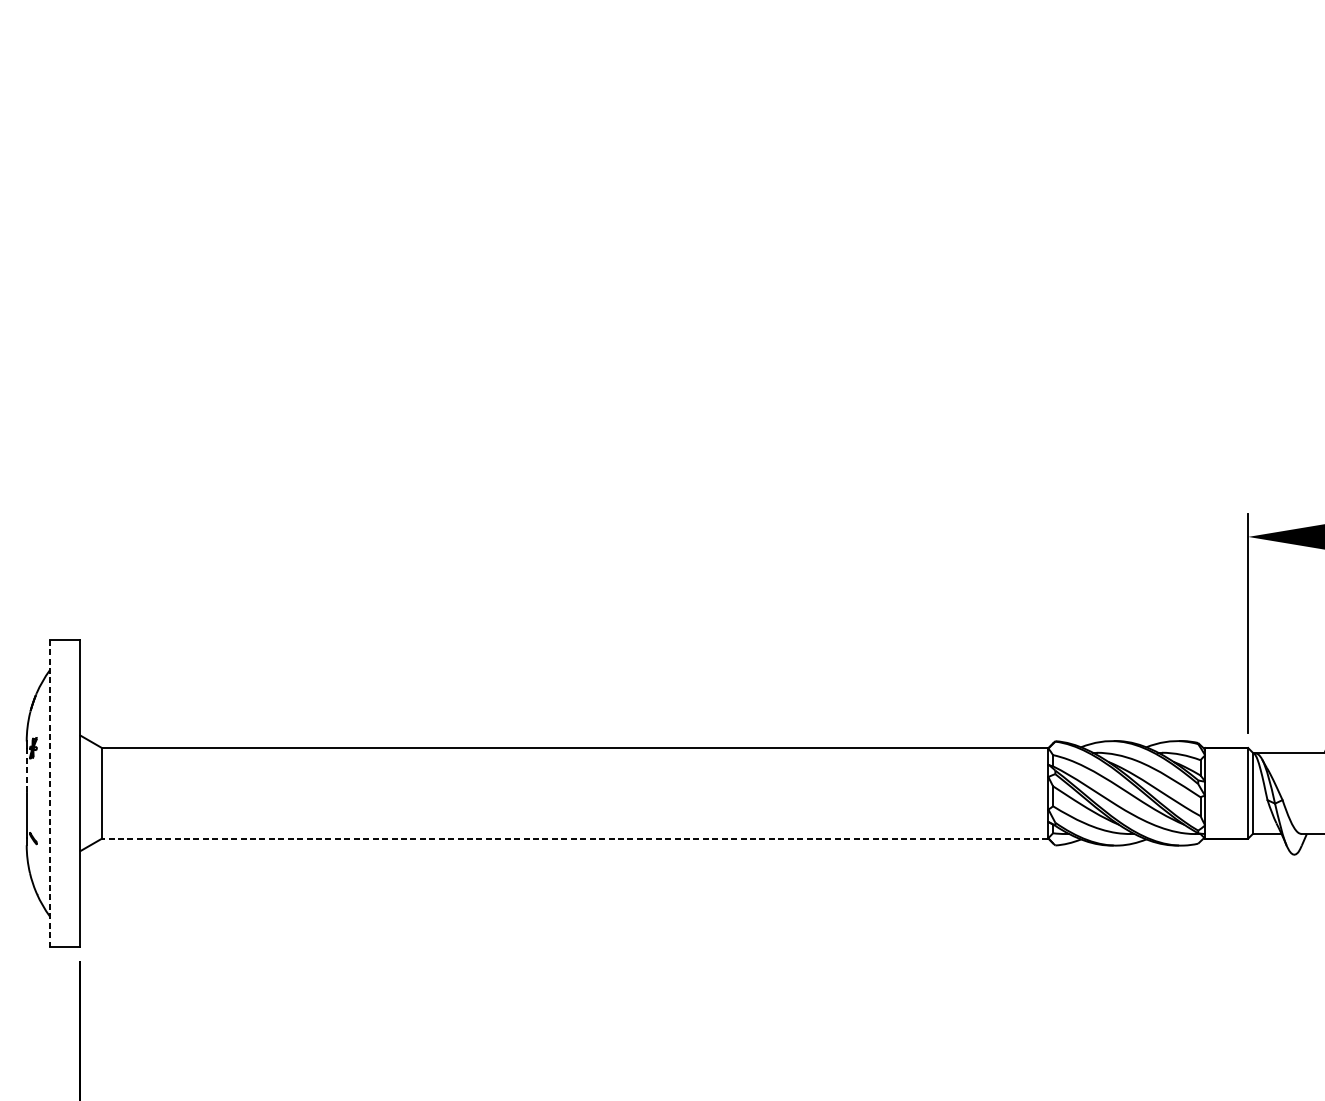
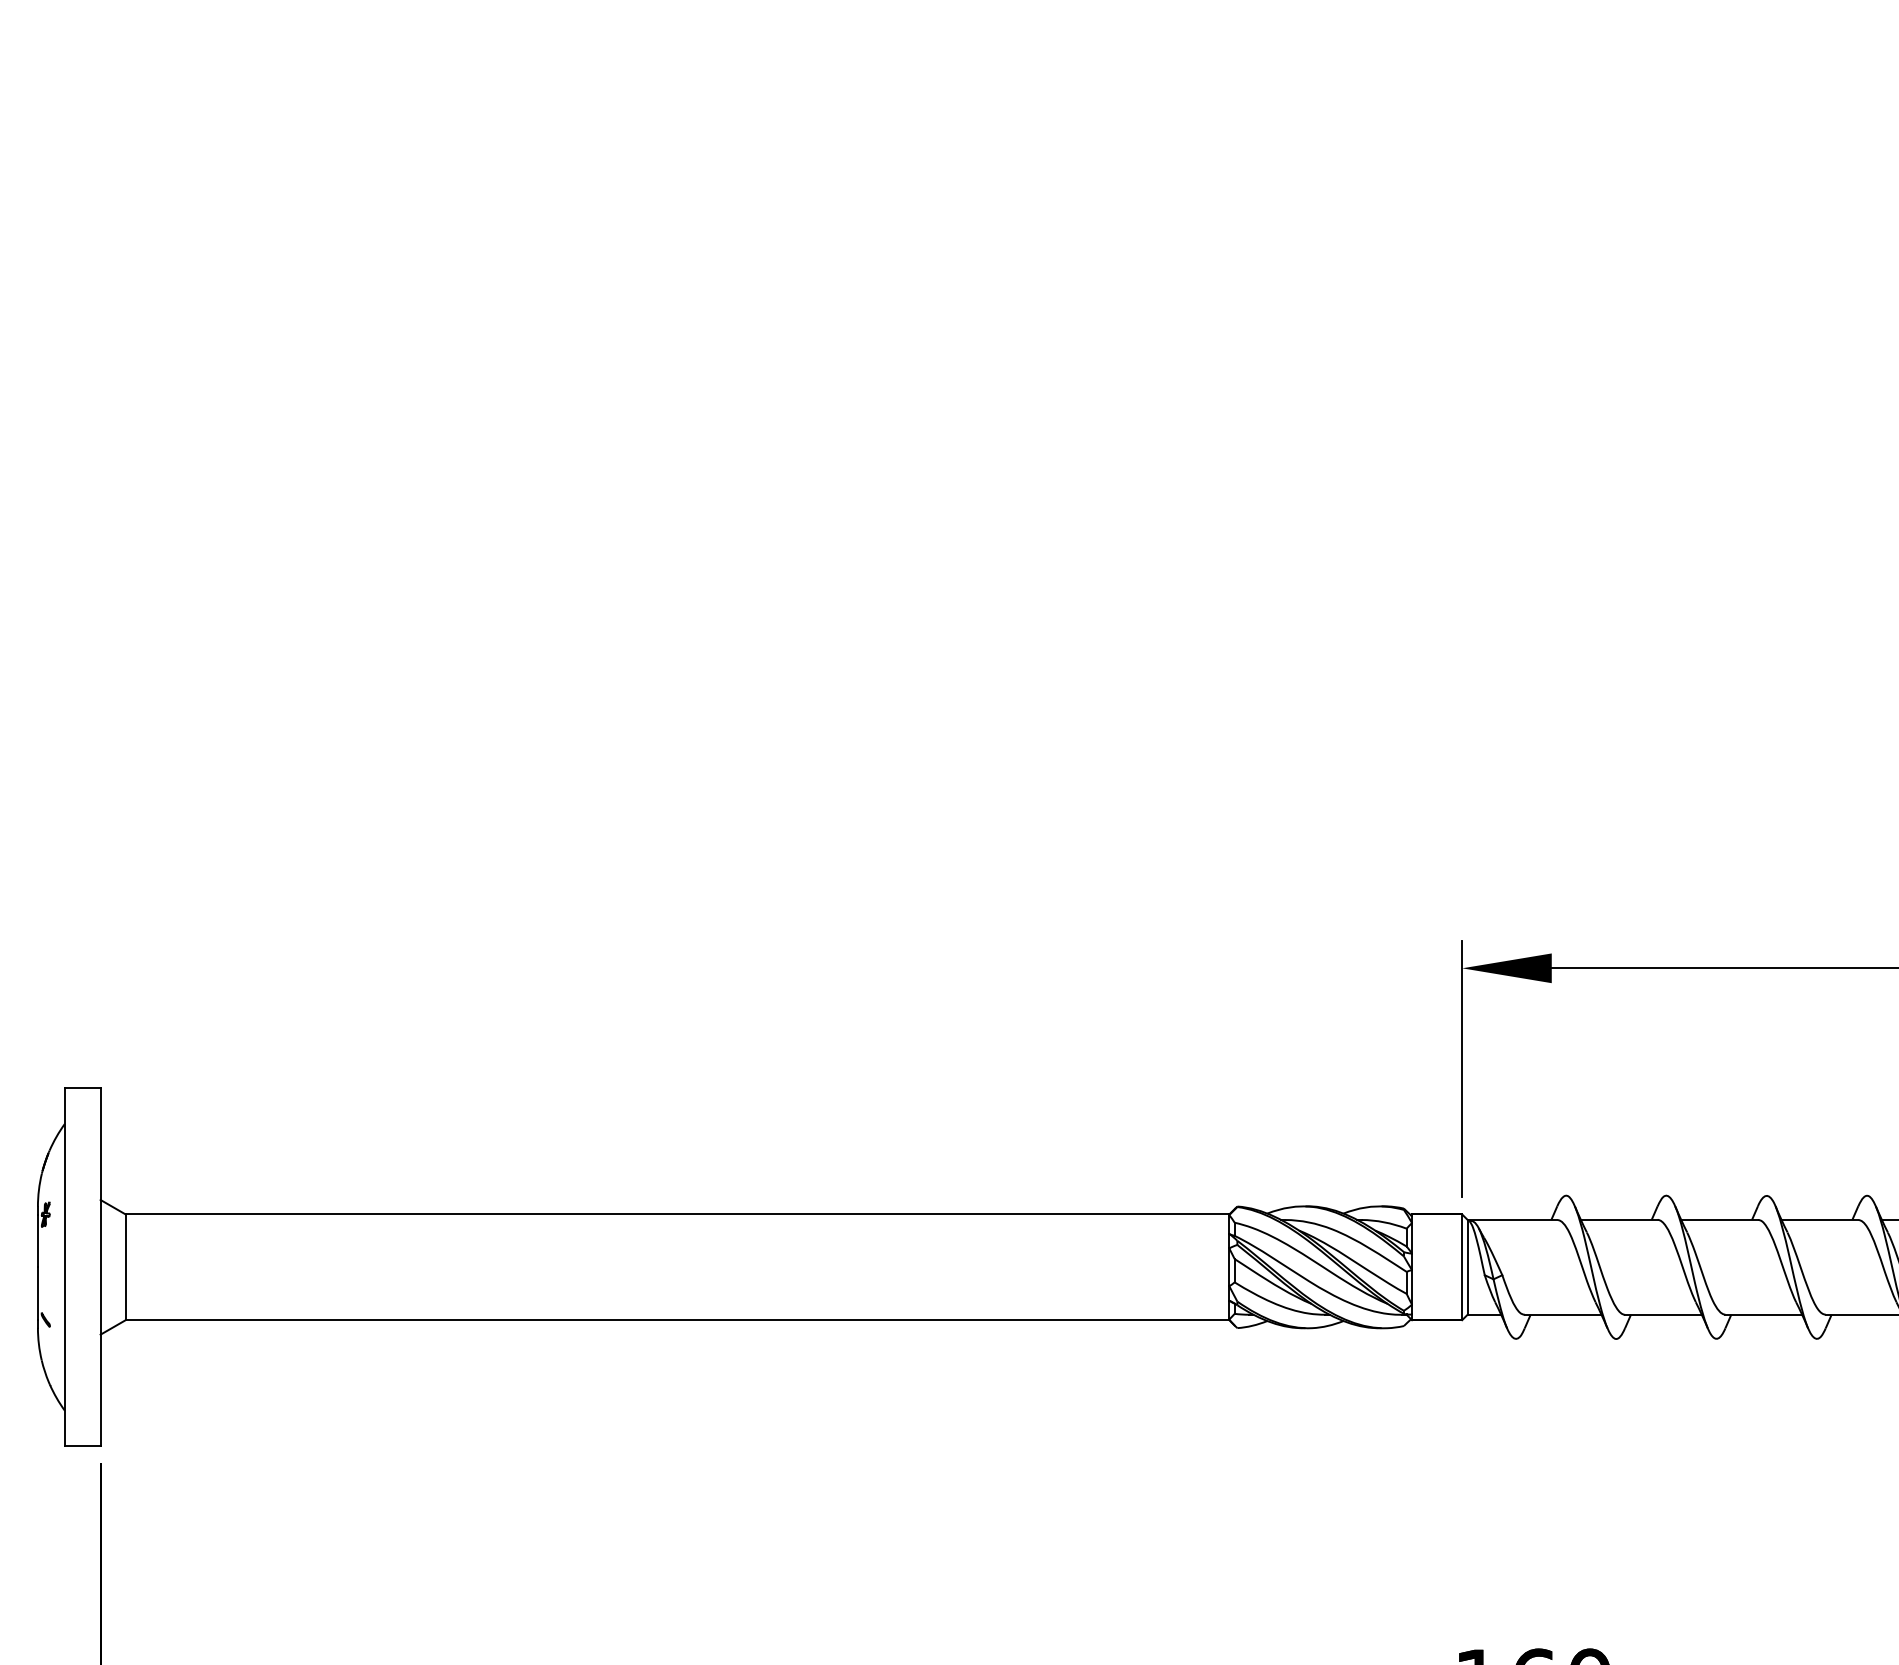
line: (26, 771) -> (37, 1241), dashed -> solid
line: (49, 793) -> (64, 1267), dashed -> solid
line: (575, 838) -> (677, 1320), dashed -> solid

